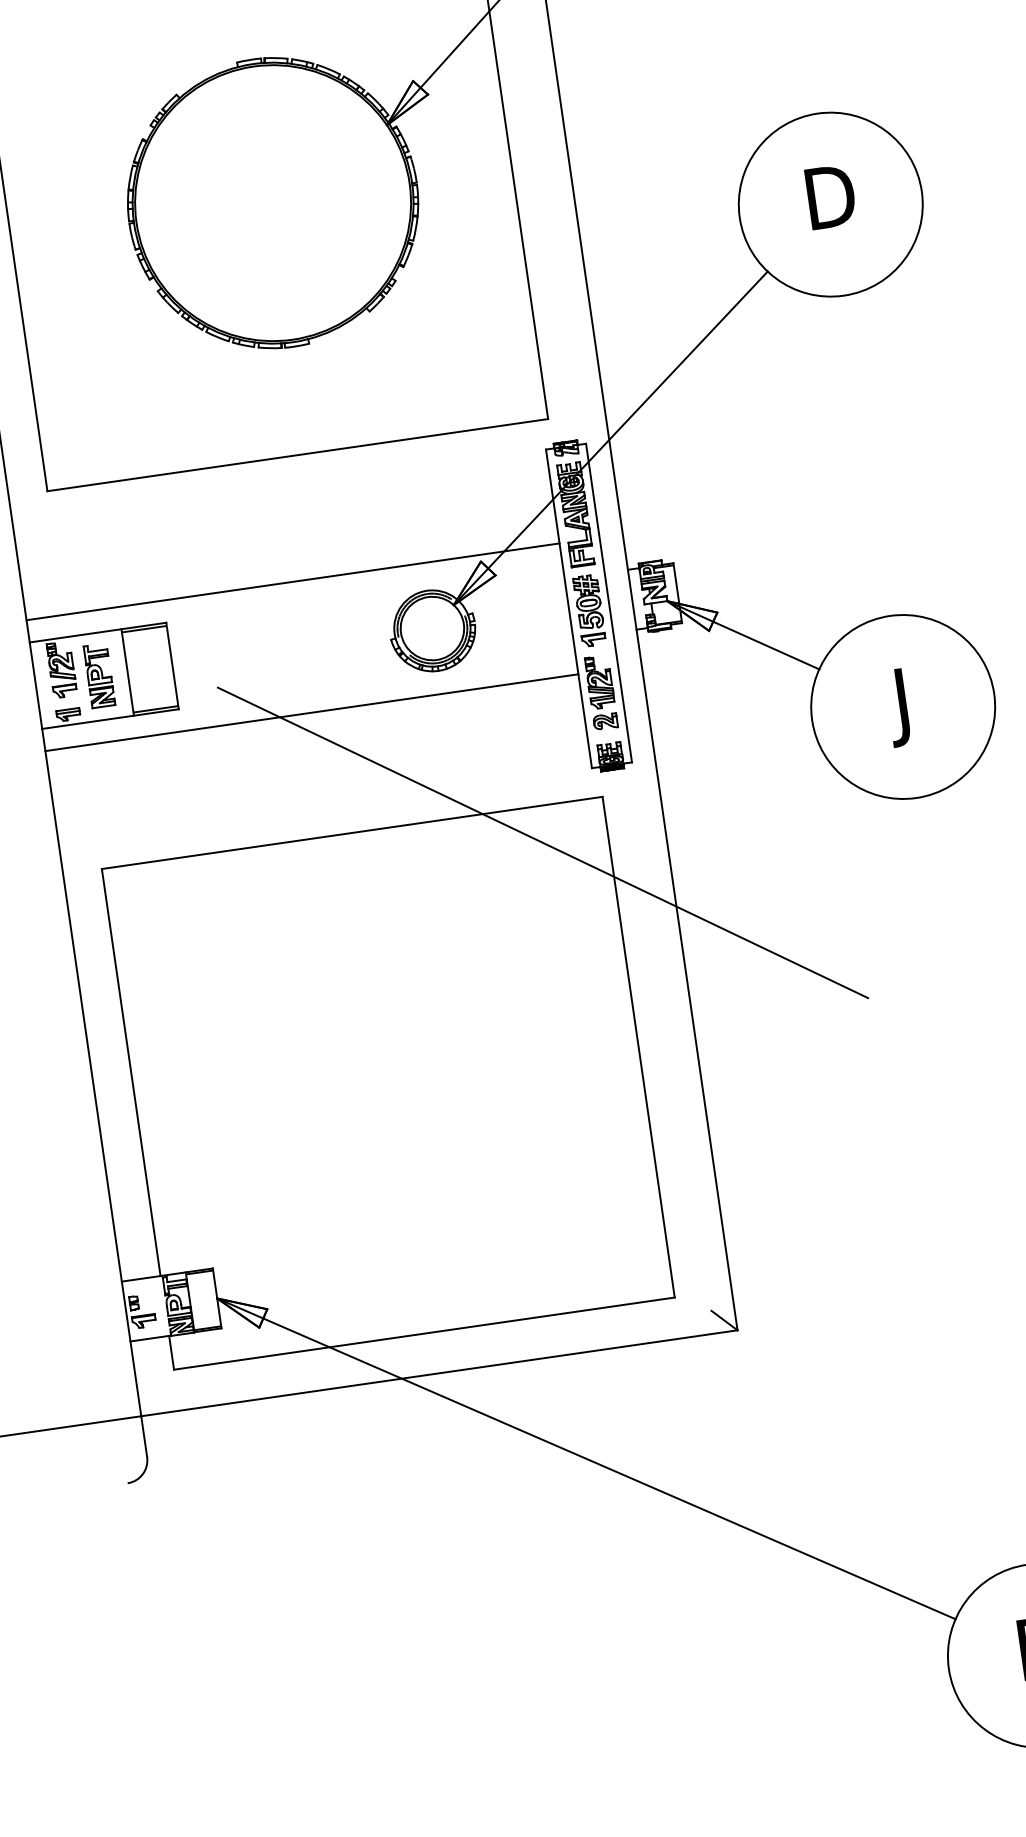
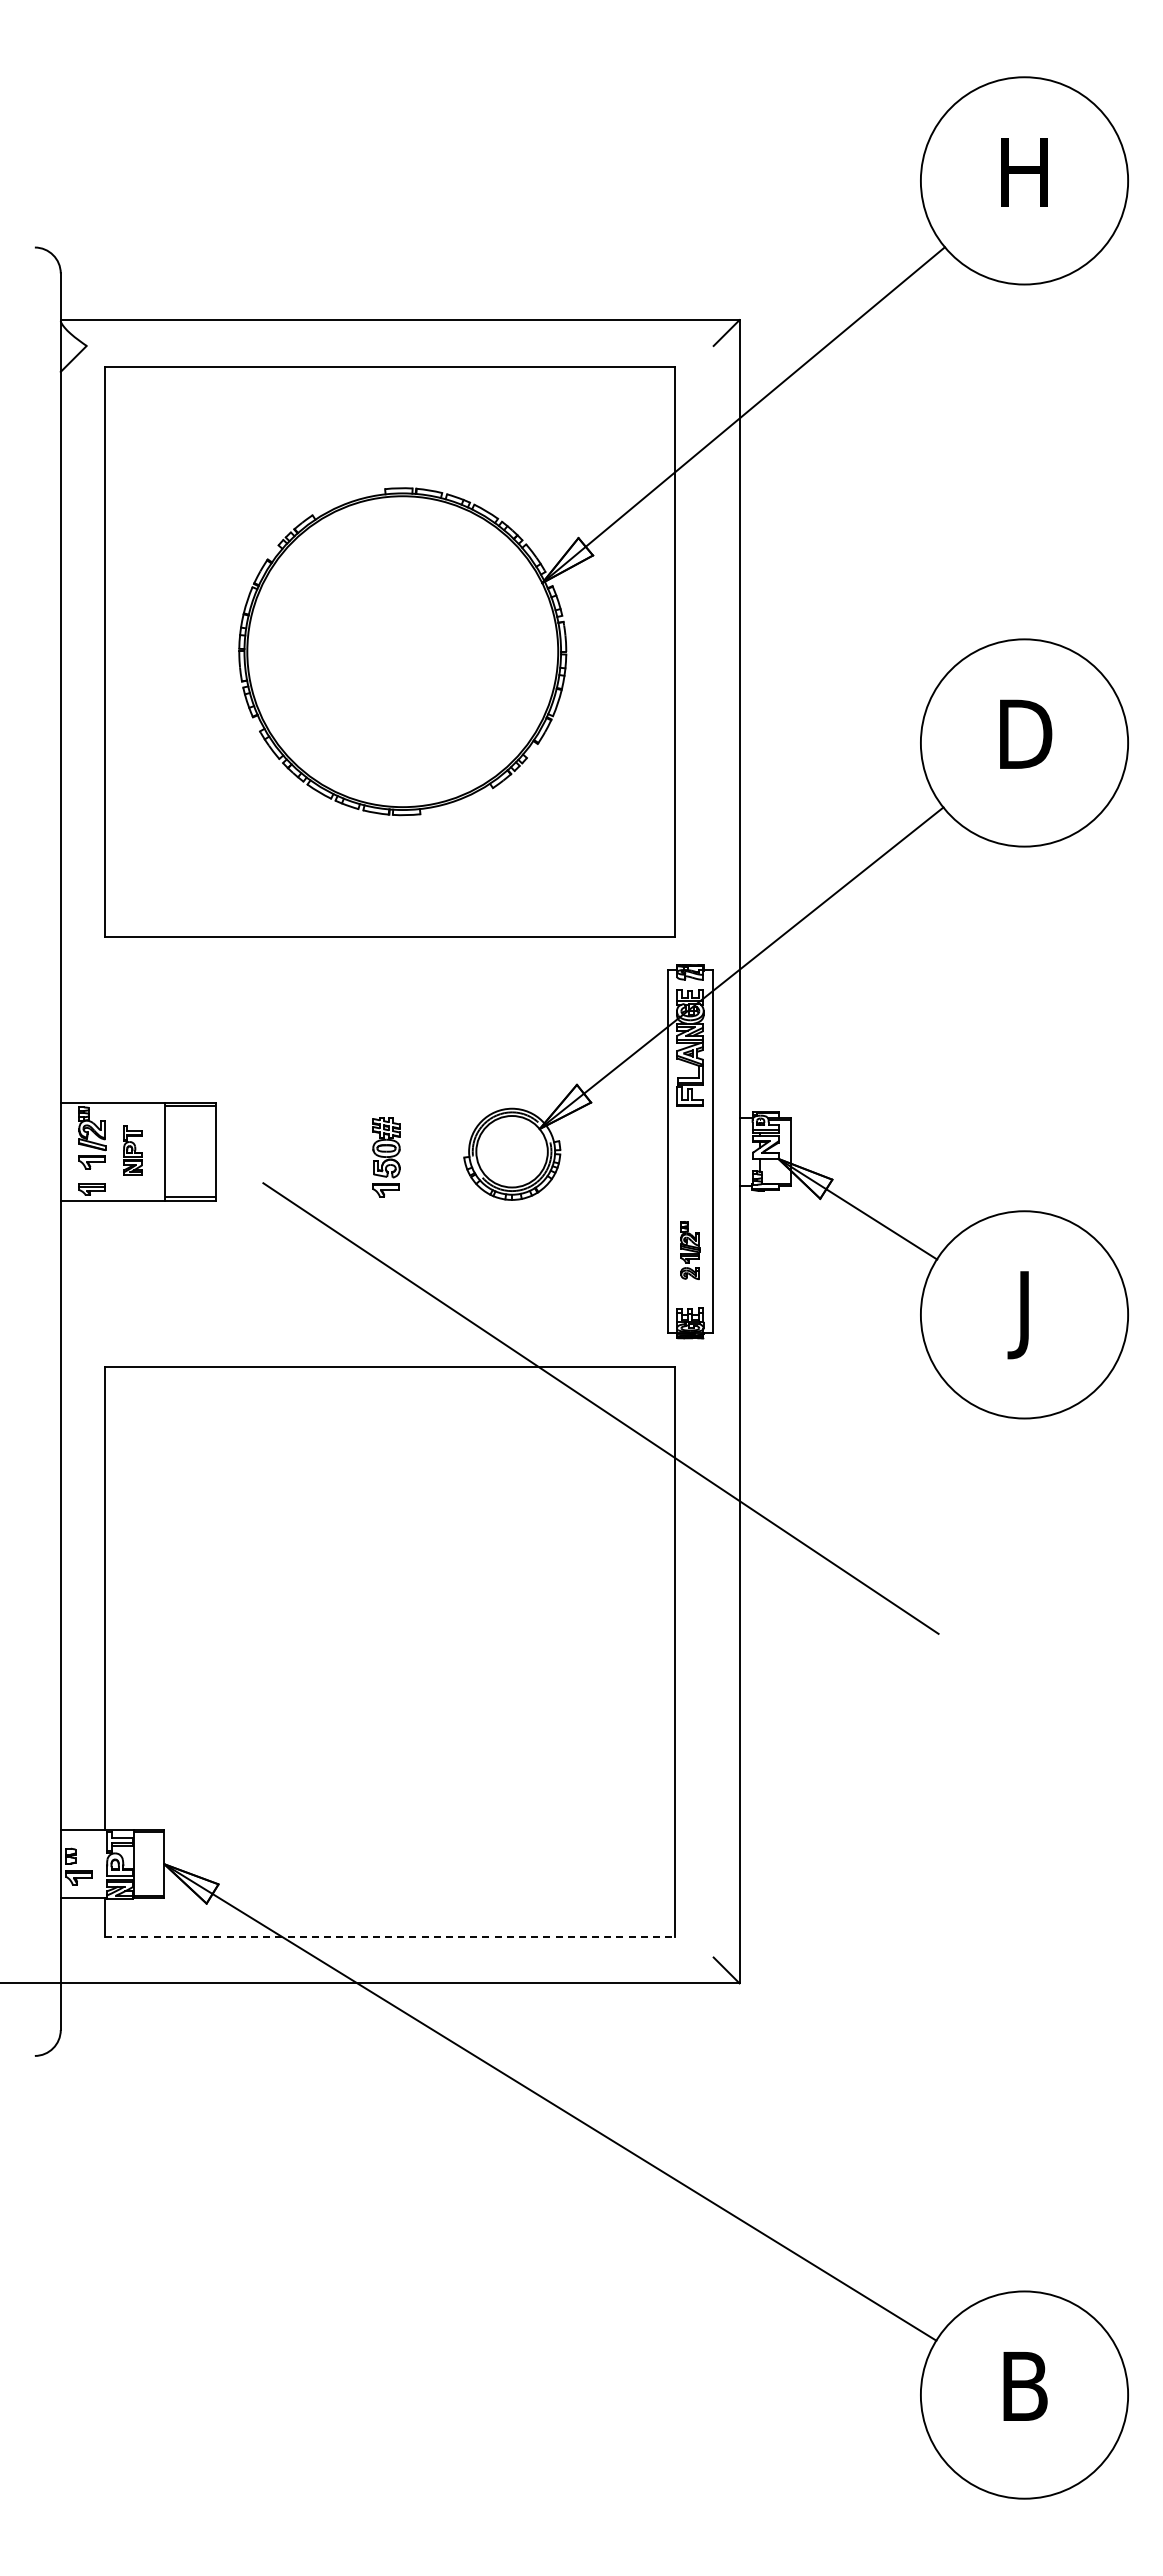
line: (292, 582) -> (363, 1077), removed
part: (589, 611) -> (386, 1157), moved
part: (98, 675) -> (132, 1150), size x0.7
part: (601, 692) -> (690, 1250), size x0.7
line: (311, 713) -> (363, 1226), removed
line: (424, 1333) -> (389, 1936), solid -> dashed

